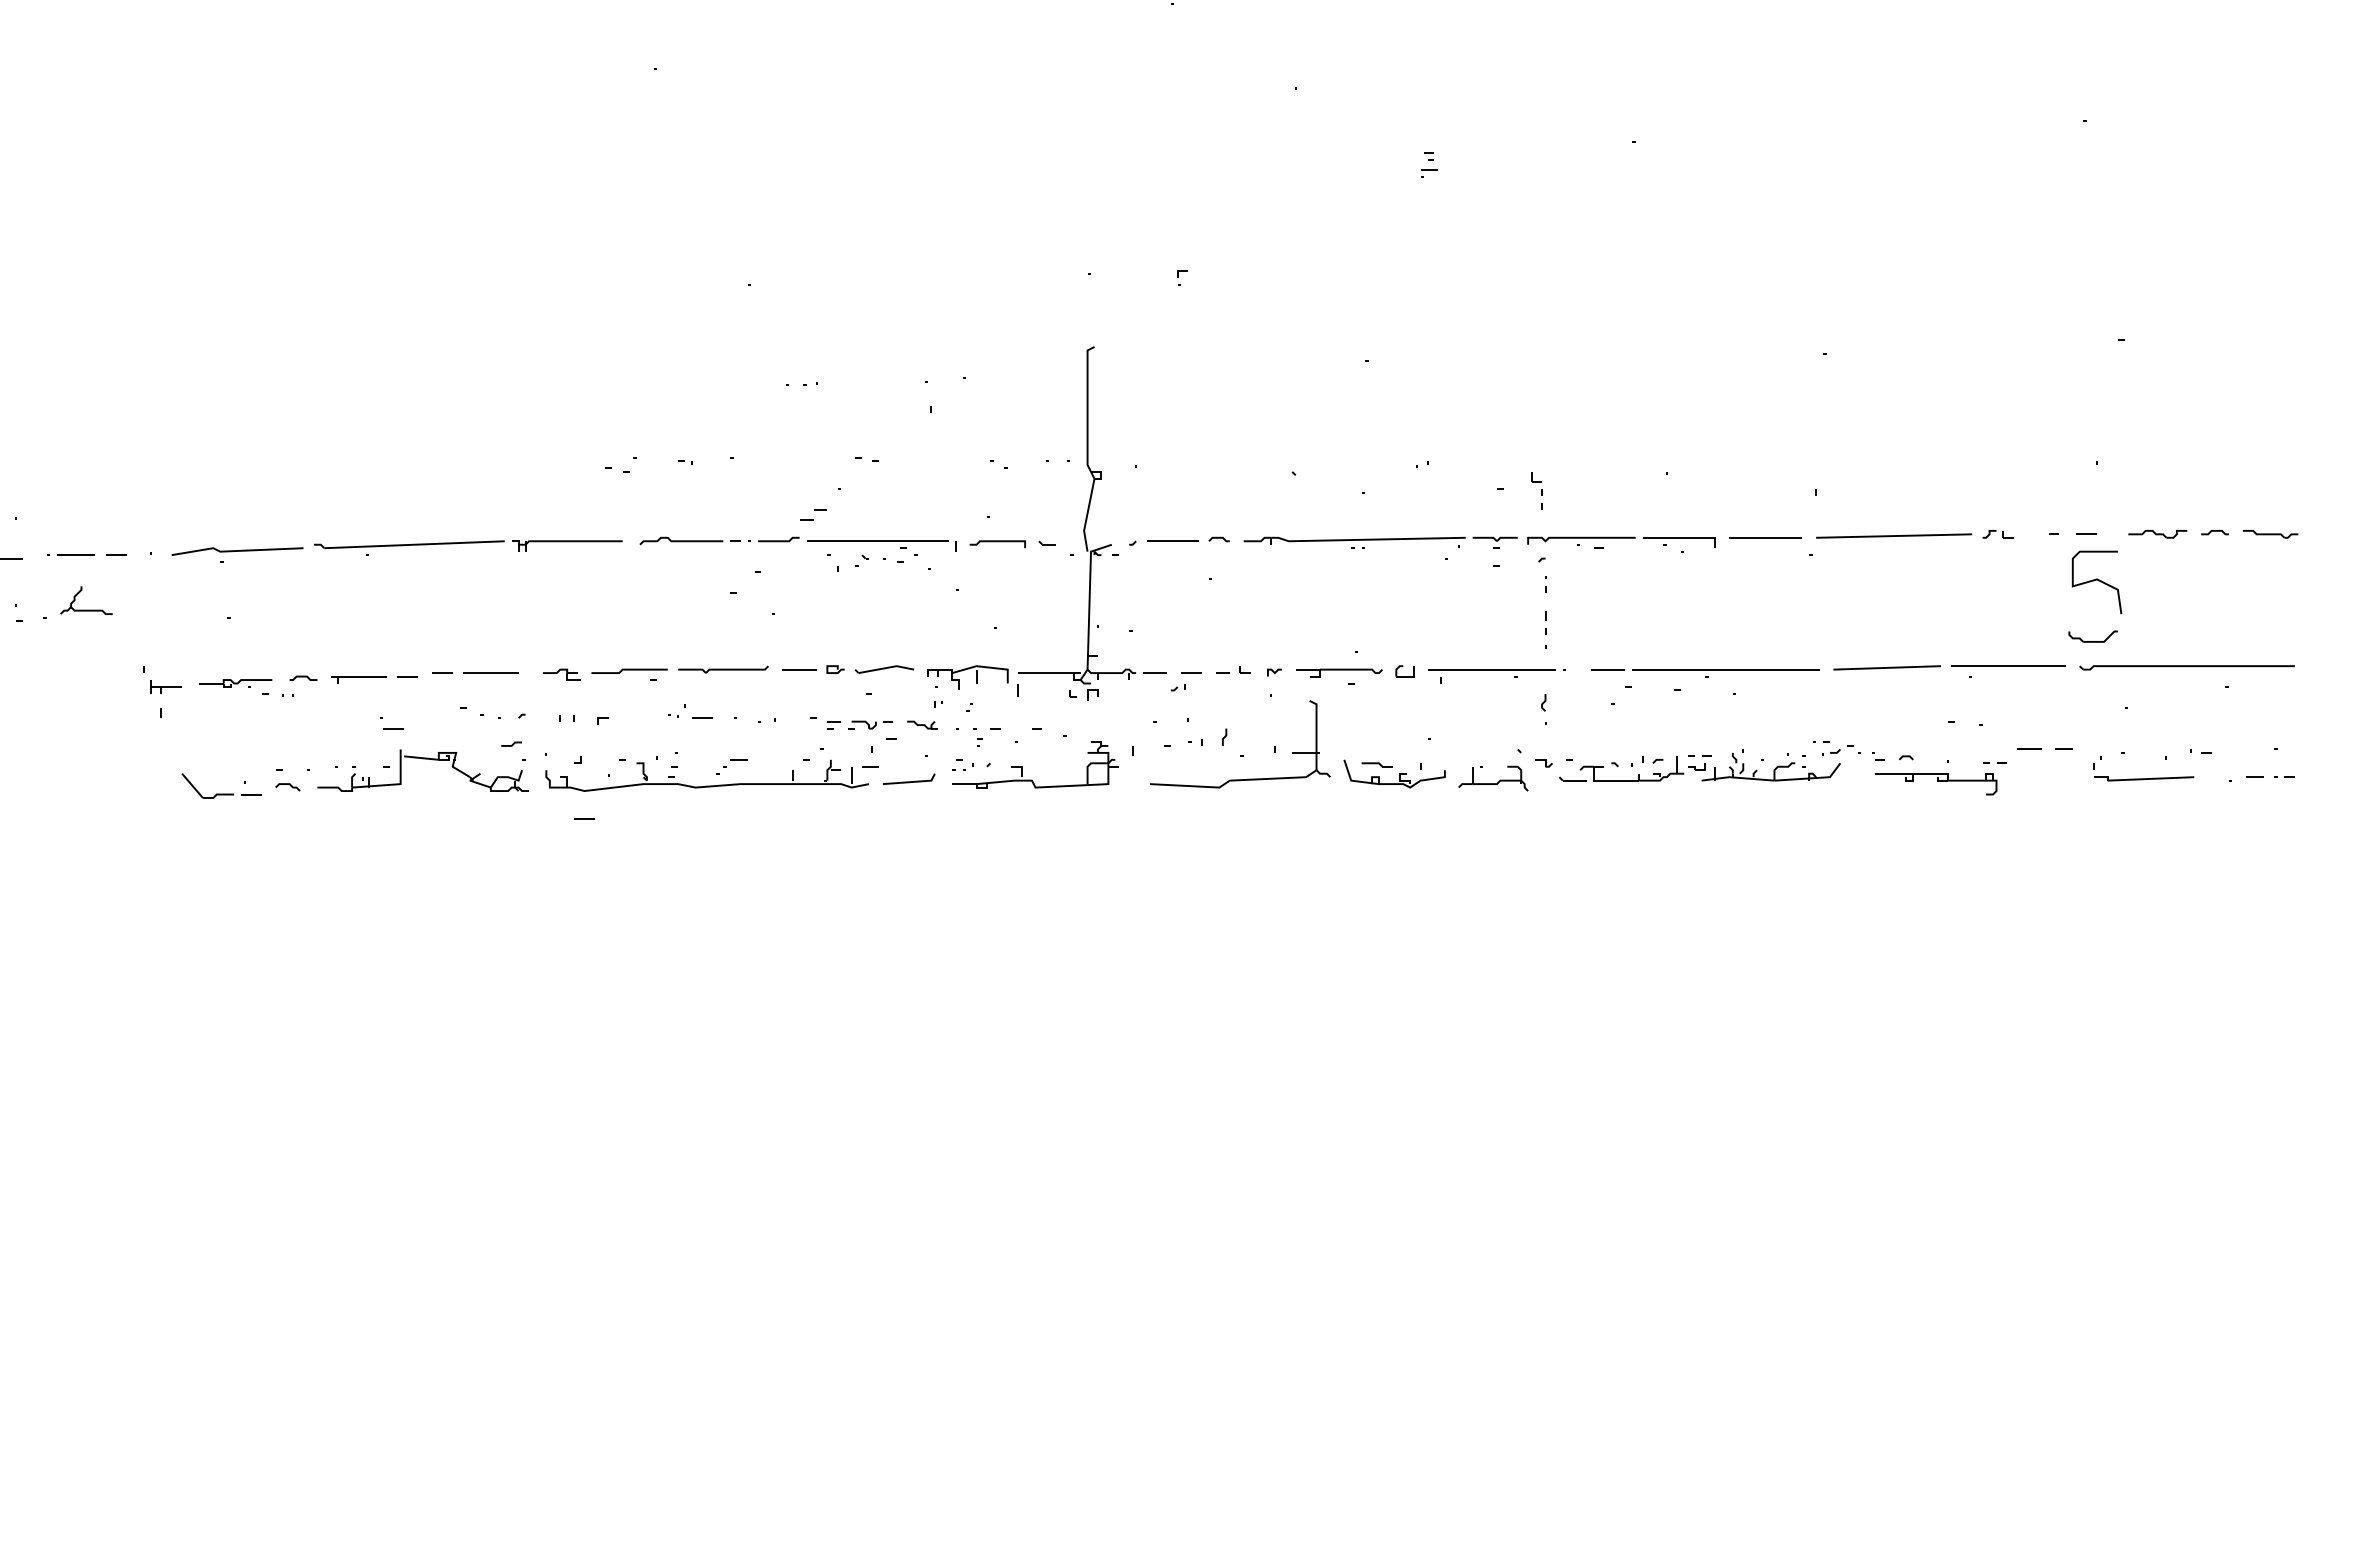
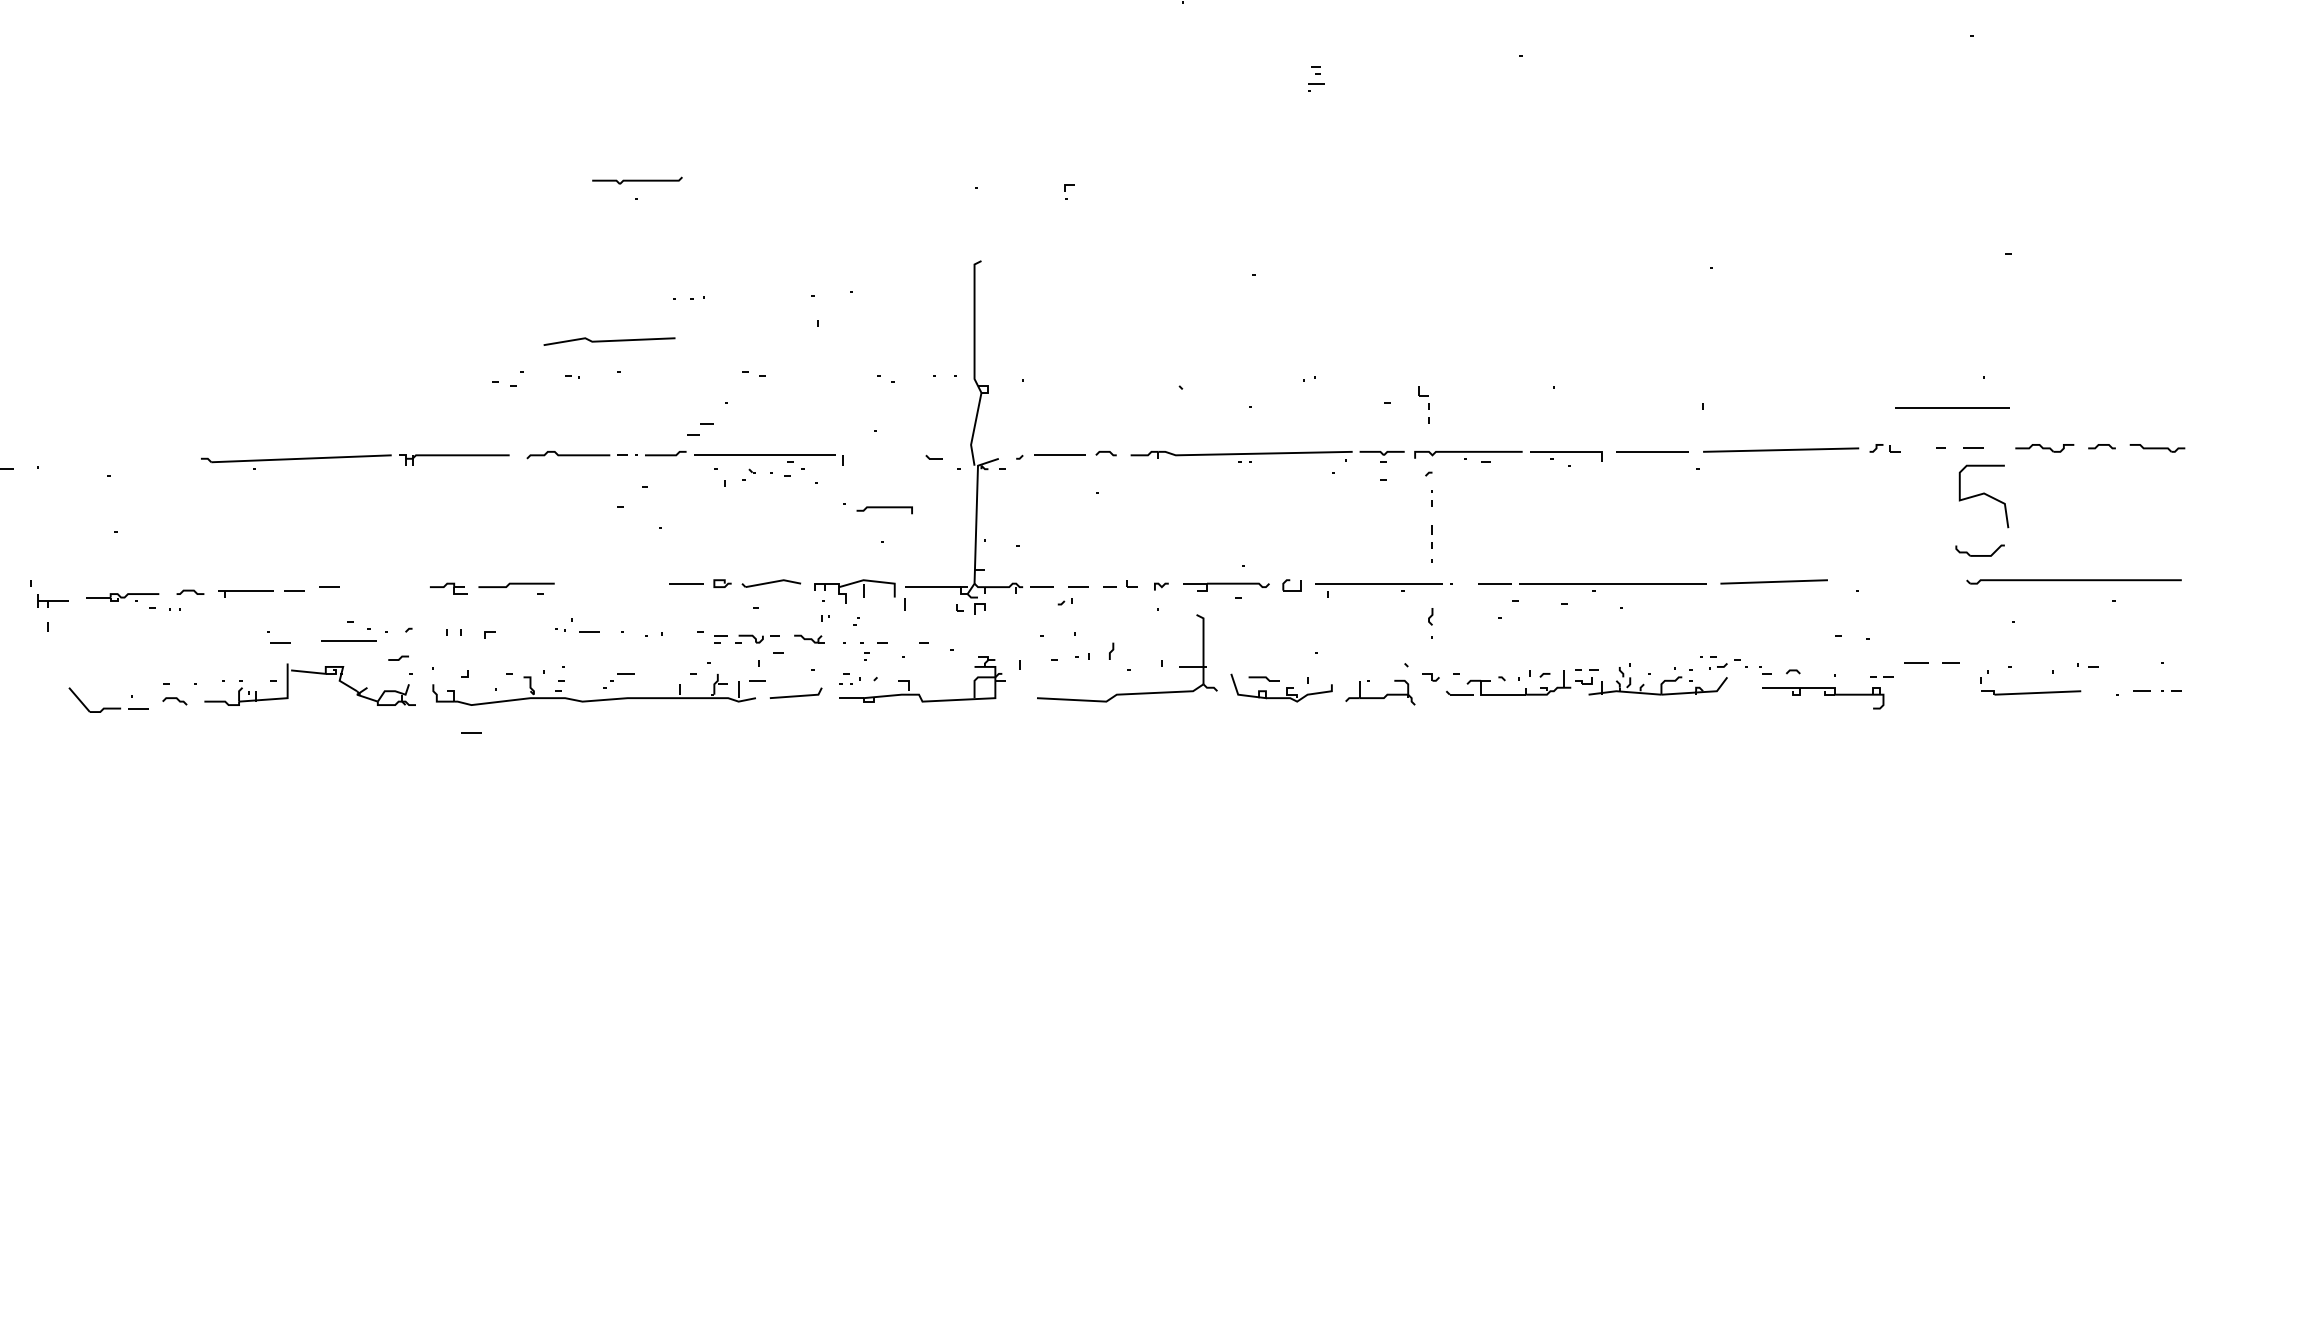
line: (997, 542) -> (884, 508), moved
line: (237, 551) -> (609, 341), moved
line: (2008, 665) -> (1952, 407), moved
part: (723, 669) -> (637, 180), moved
line: (490, 672) -> (348, 640), moved

